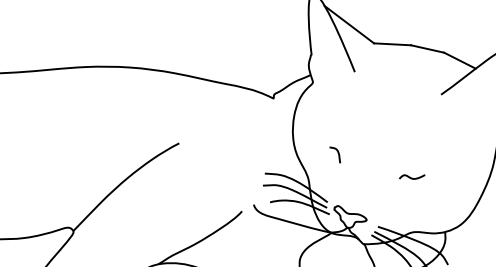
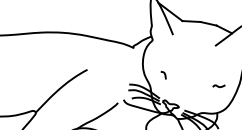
curve: (411, 175) -> (218, 85), moved

